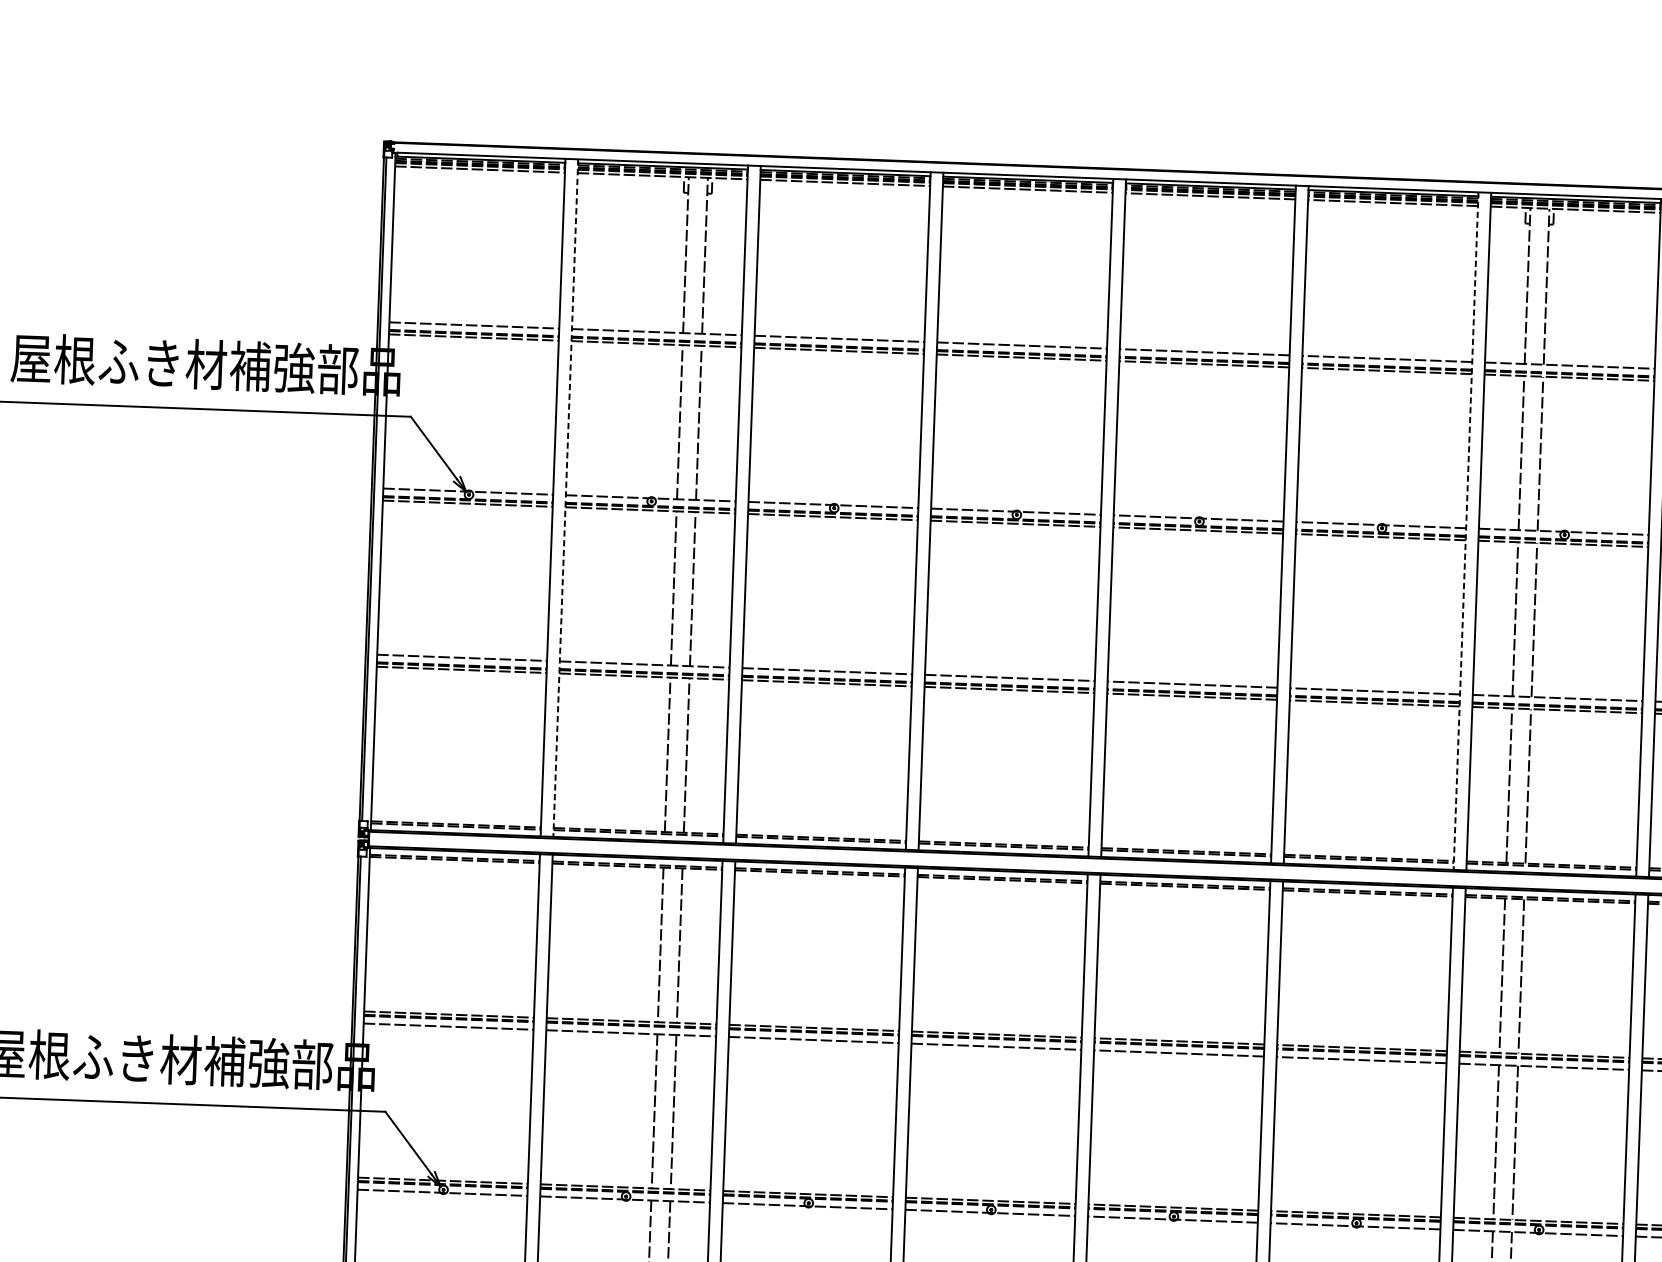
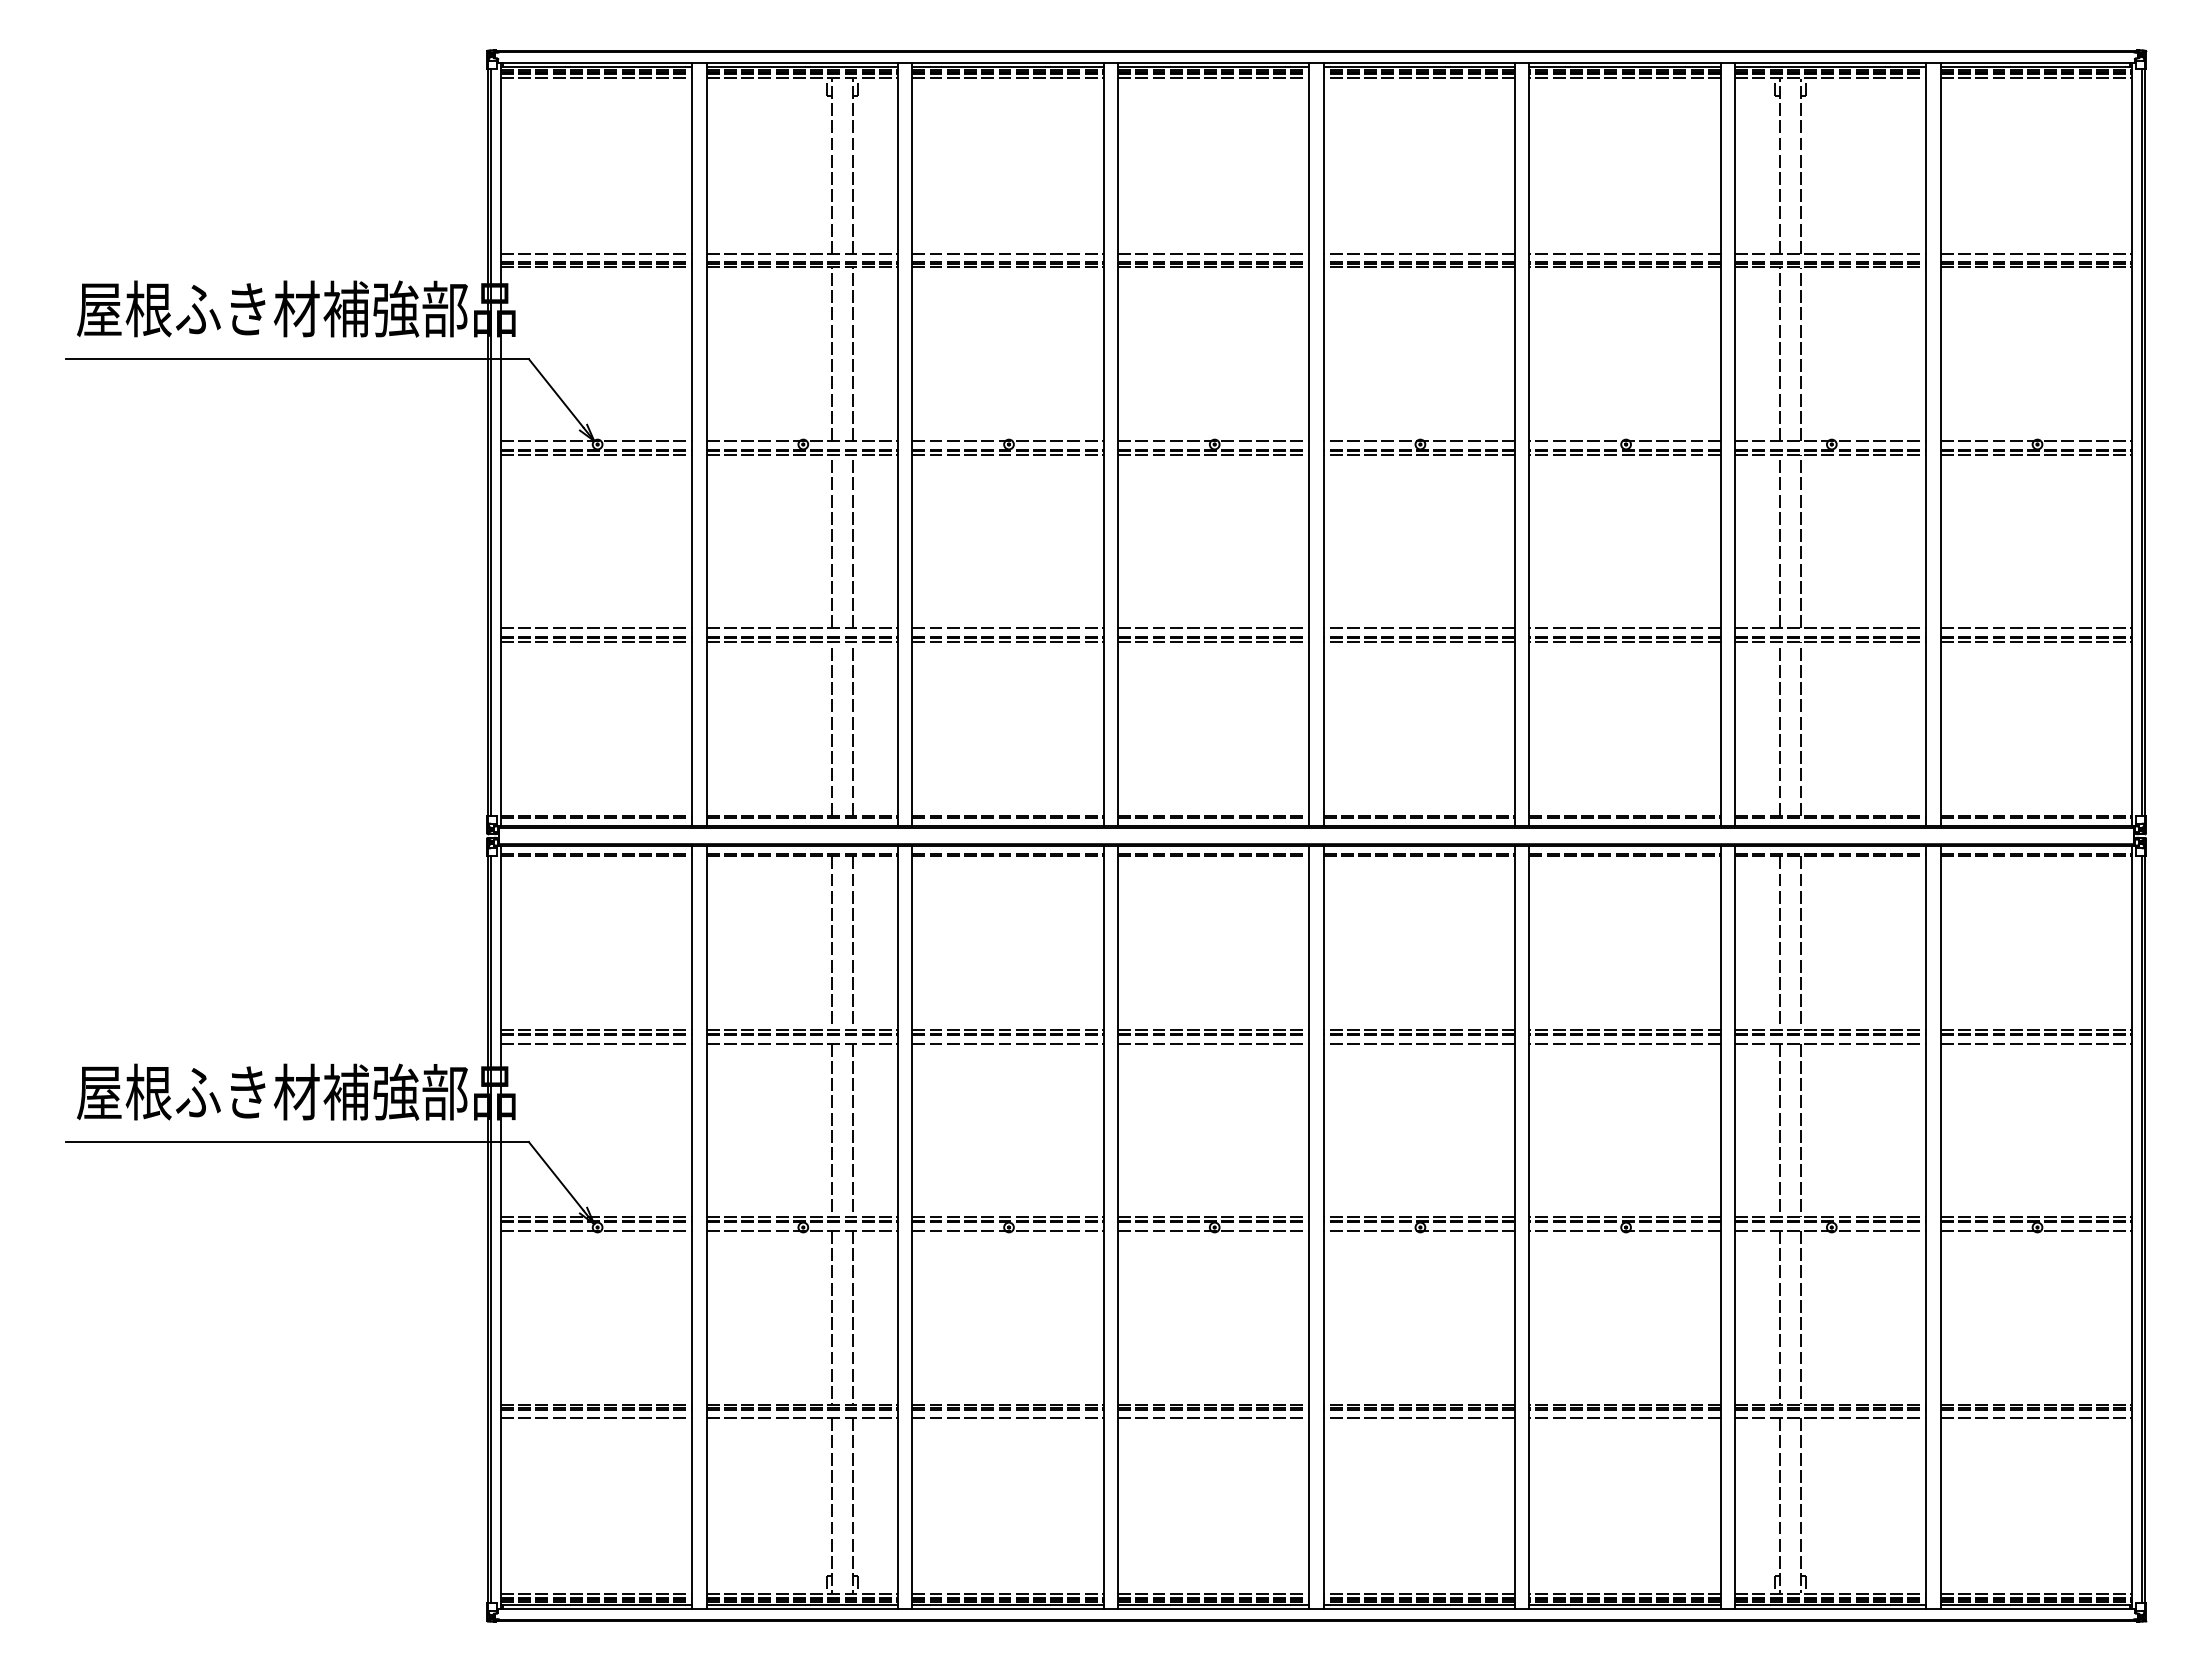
line: (565, 498) -> (706, 444), dashed -> solid
line: (1465, 531) -> (1720, 444), dashed -> solid

